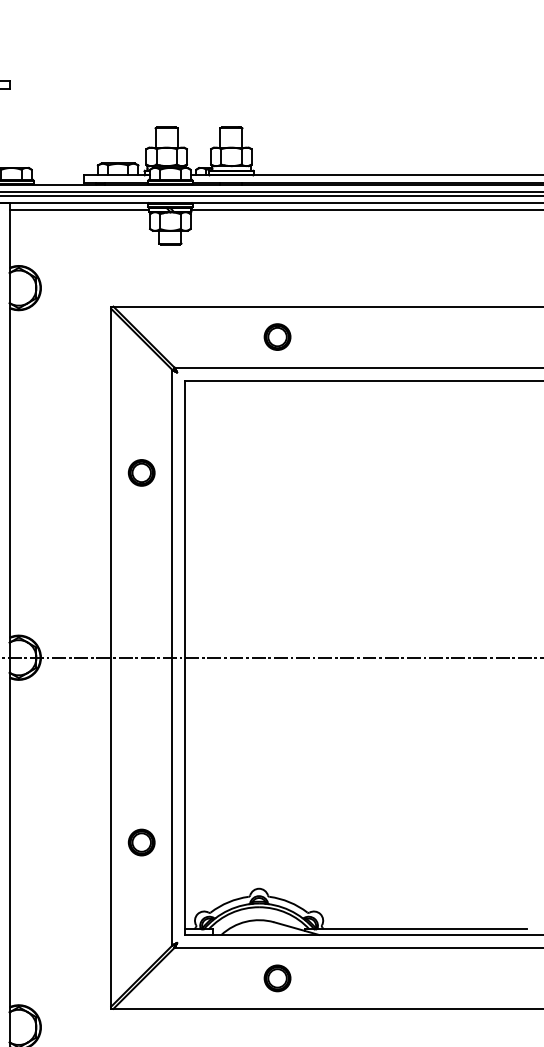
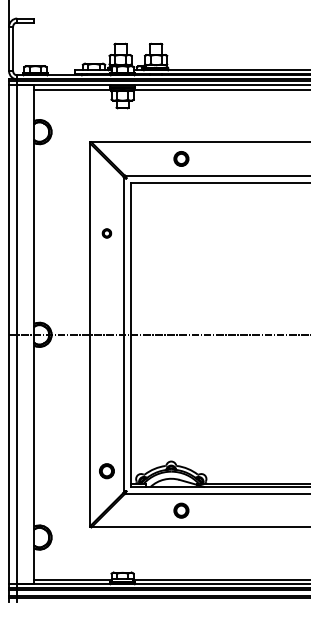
circle: (140, 472) -> (106, 233), size x0.6
part: (140, 843) -> (106, 471), moved

